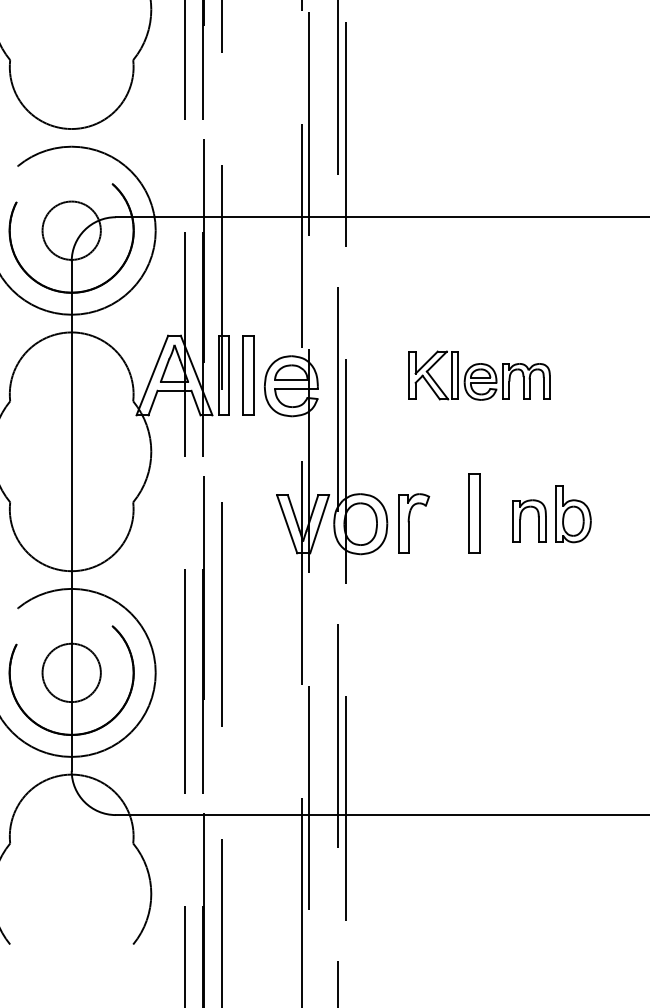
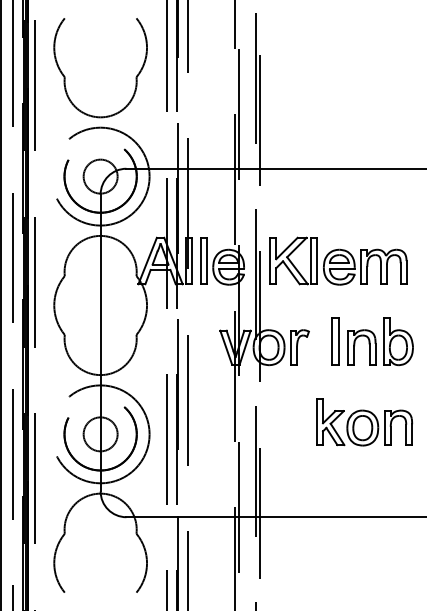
part: (479, 374) -> (338, 260), size x1.67
part: (551, 513) -> (380, 341), size x1.43
part: (524, 652) -> (364, 422), added

